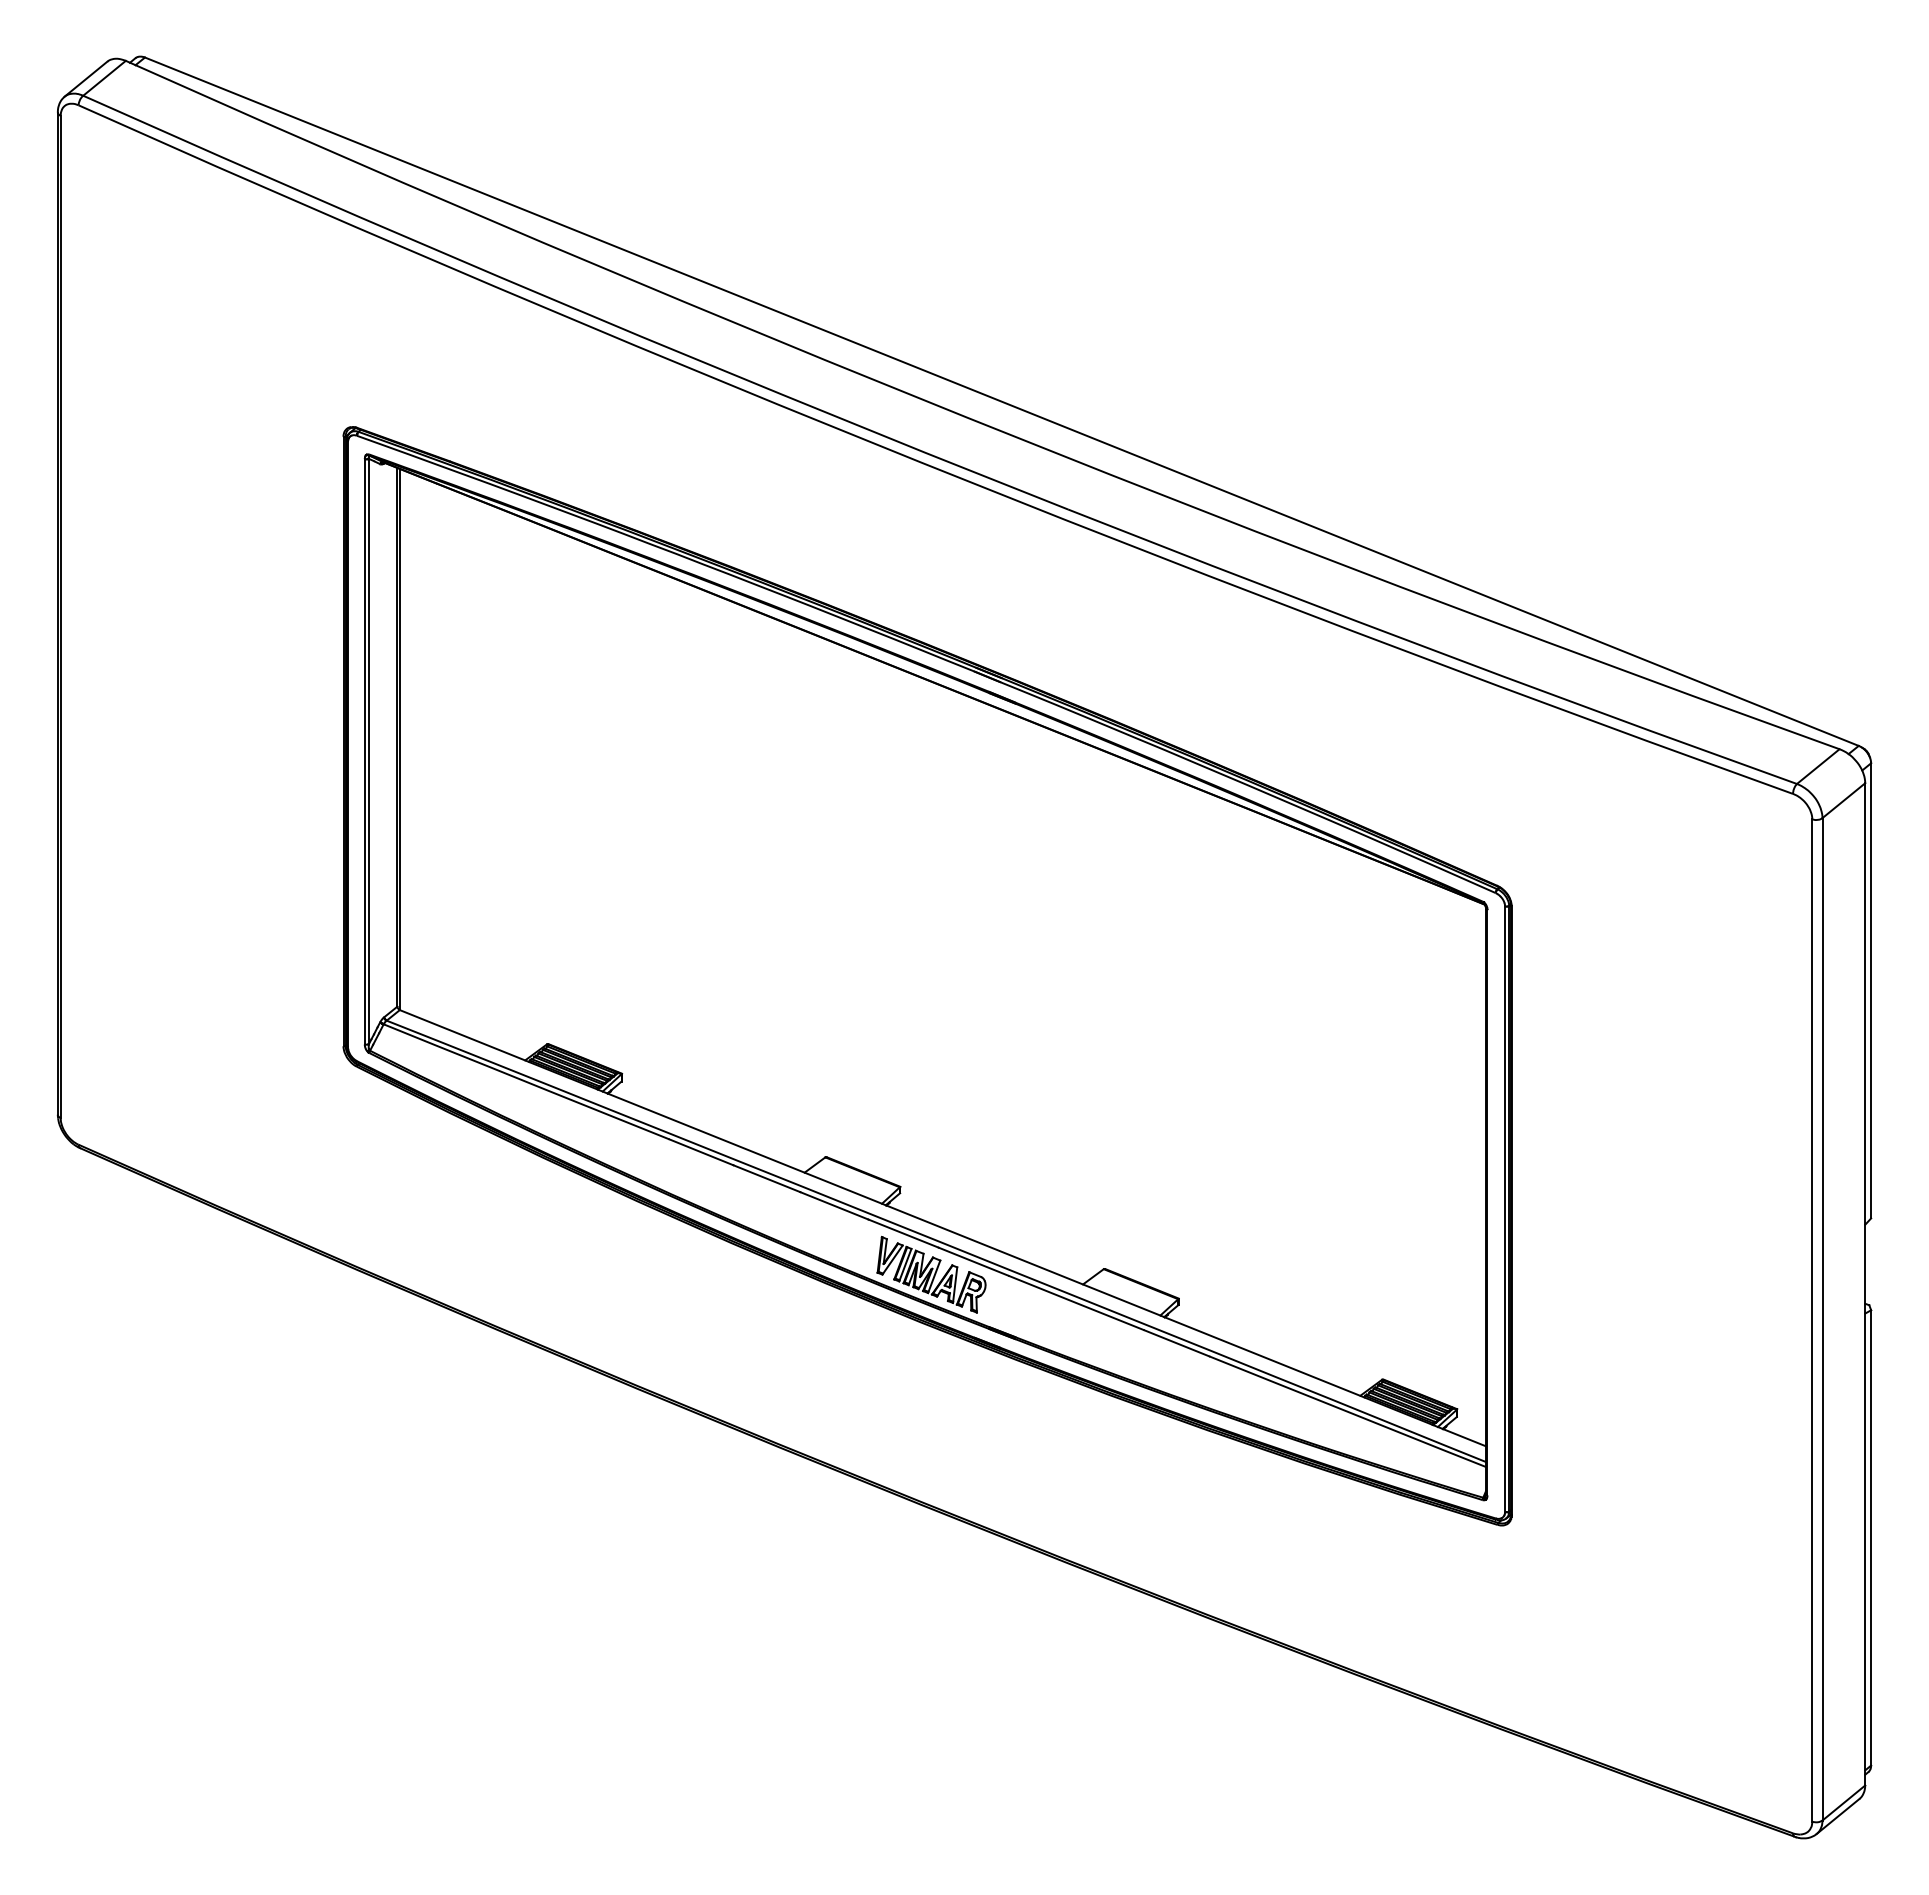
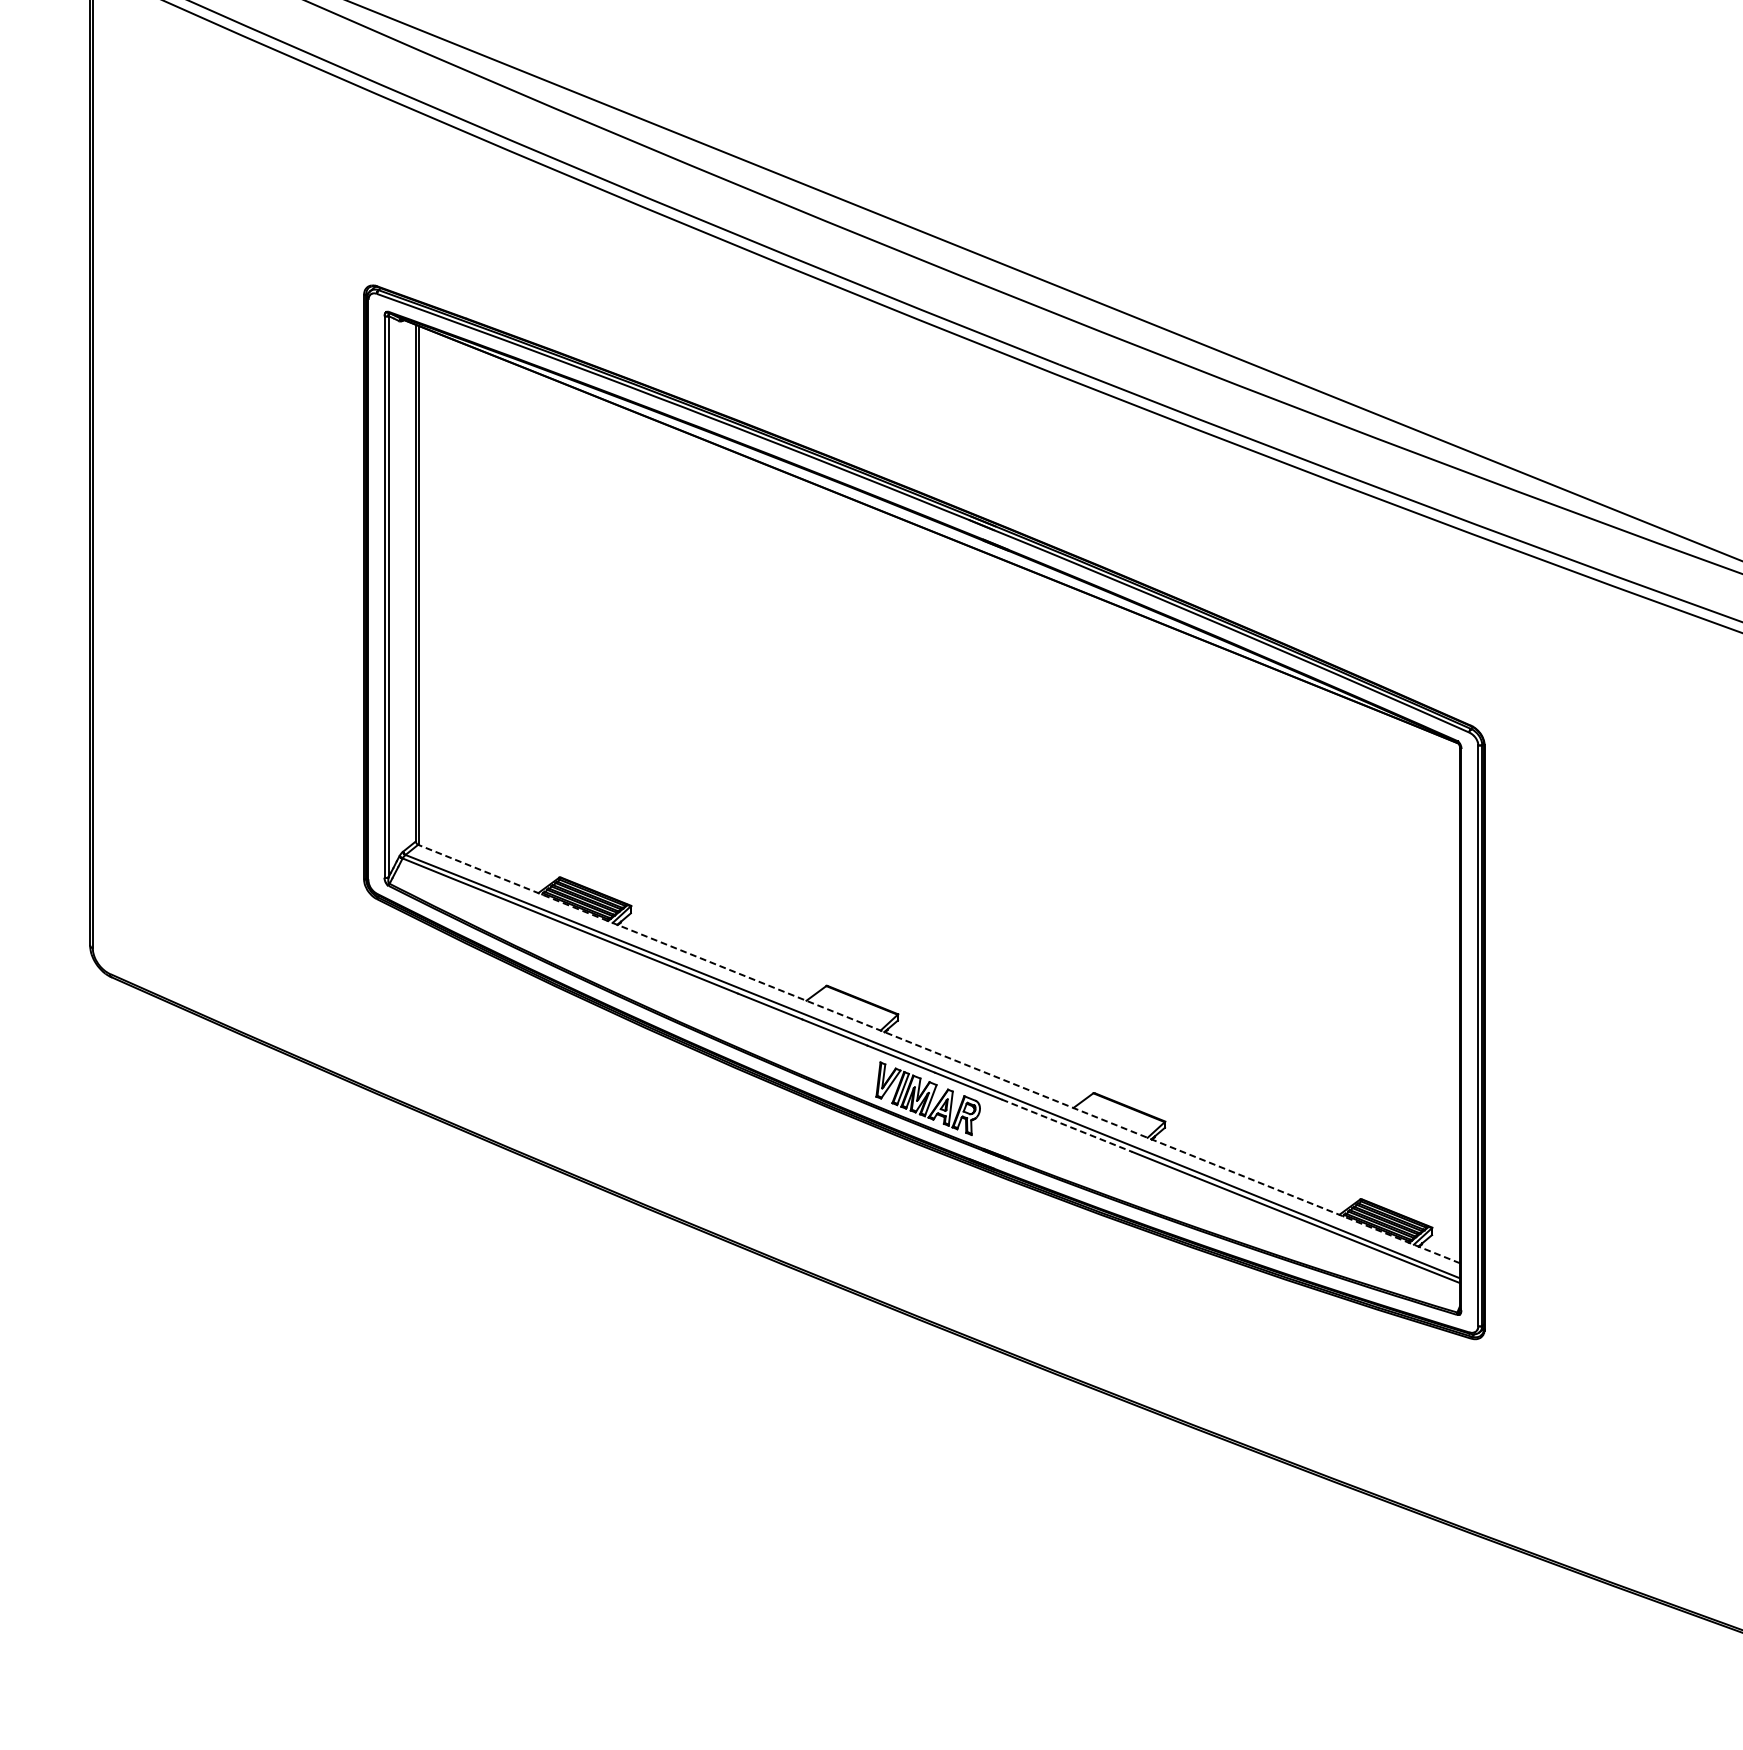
line: (942, 1228) -> (938, 1054), solid -> dashed
line: (1076, 1303) -> (1067, 1126), solid -> dashed

